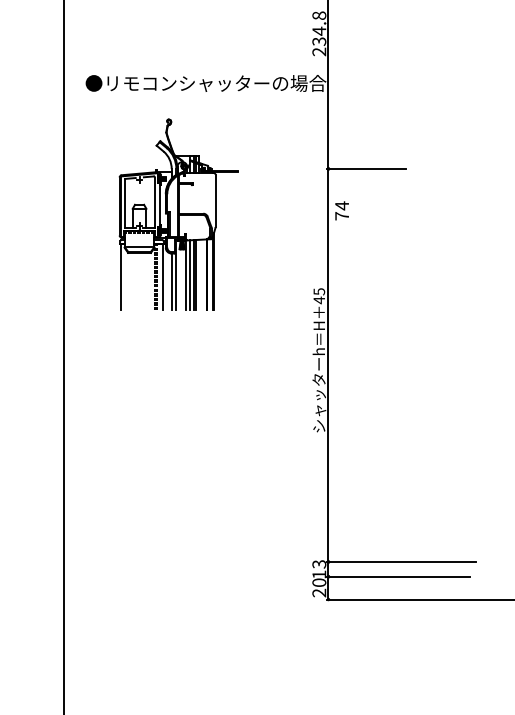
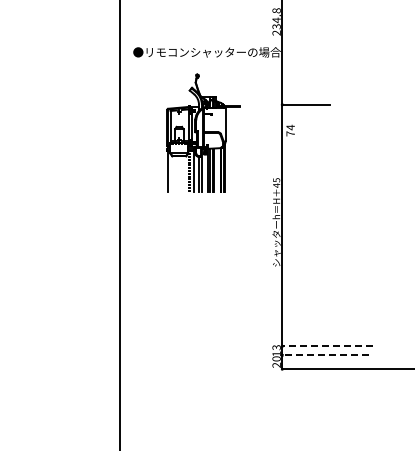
part: (178, 213) -> (203, 132), moved
line: (402, 562) -> (327, 346), solid -> dashed
line: (398, 577) -> (325, 355), solid -> dashed

